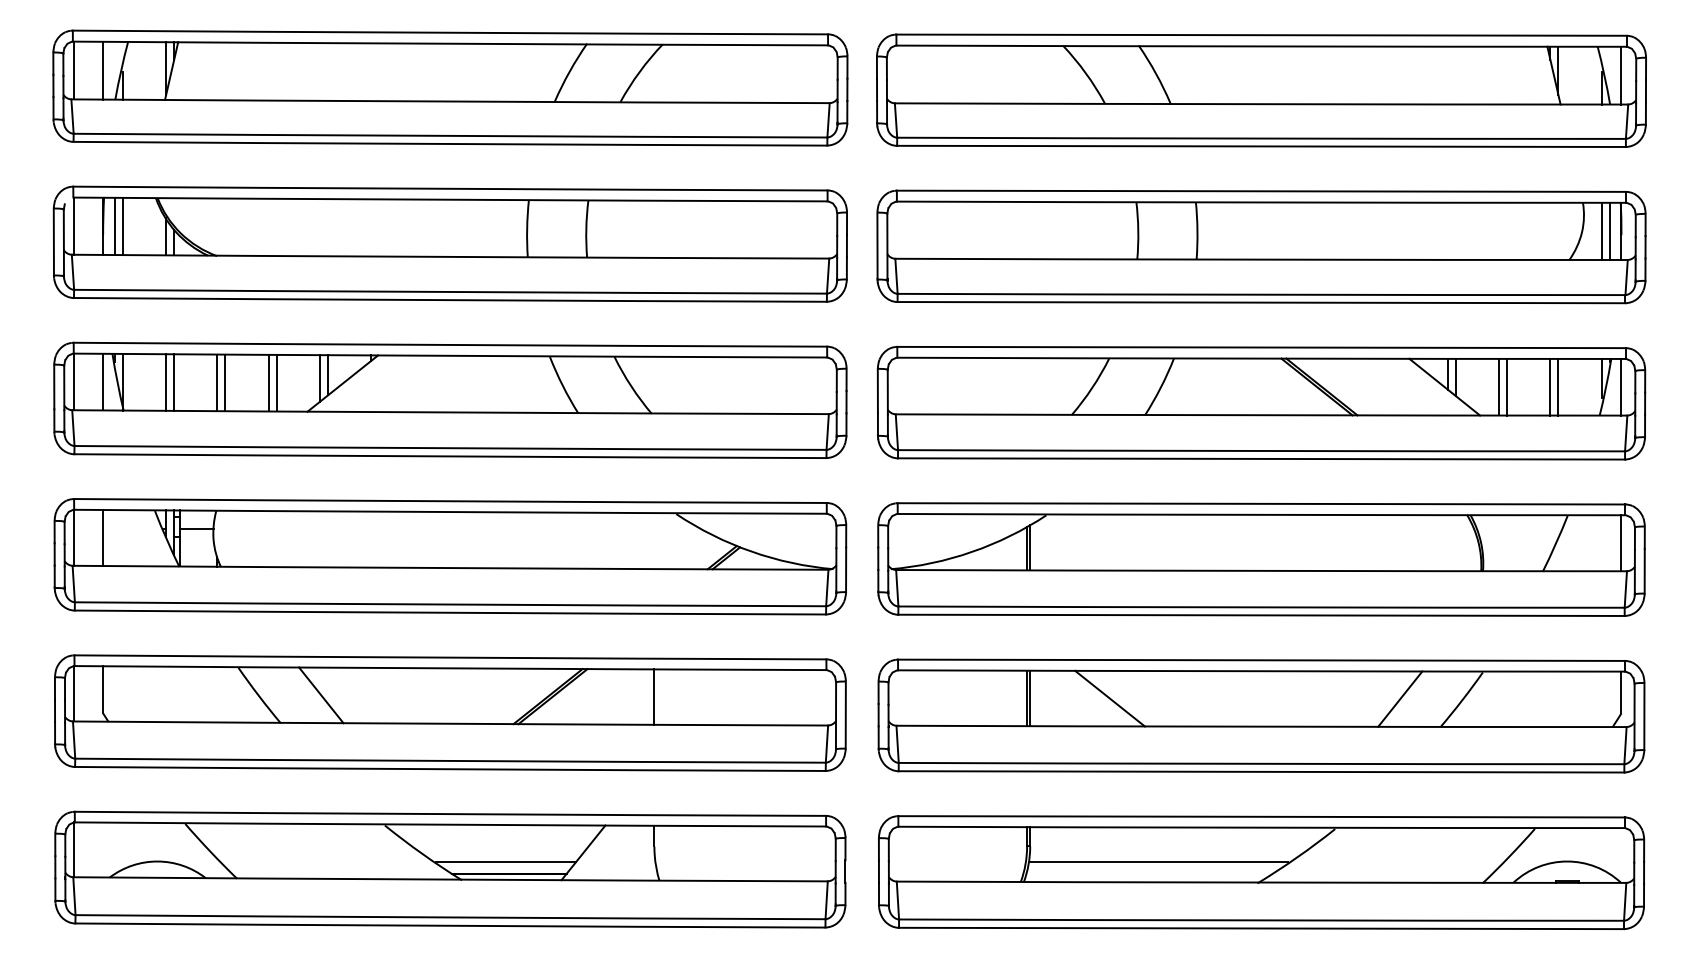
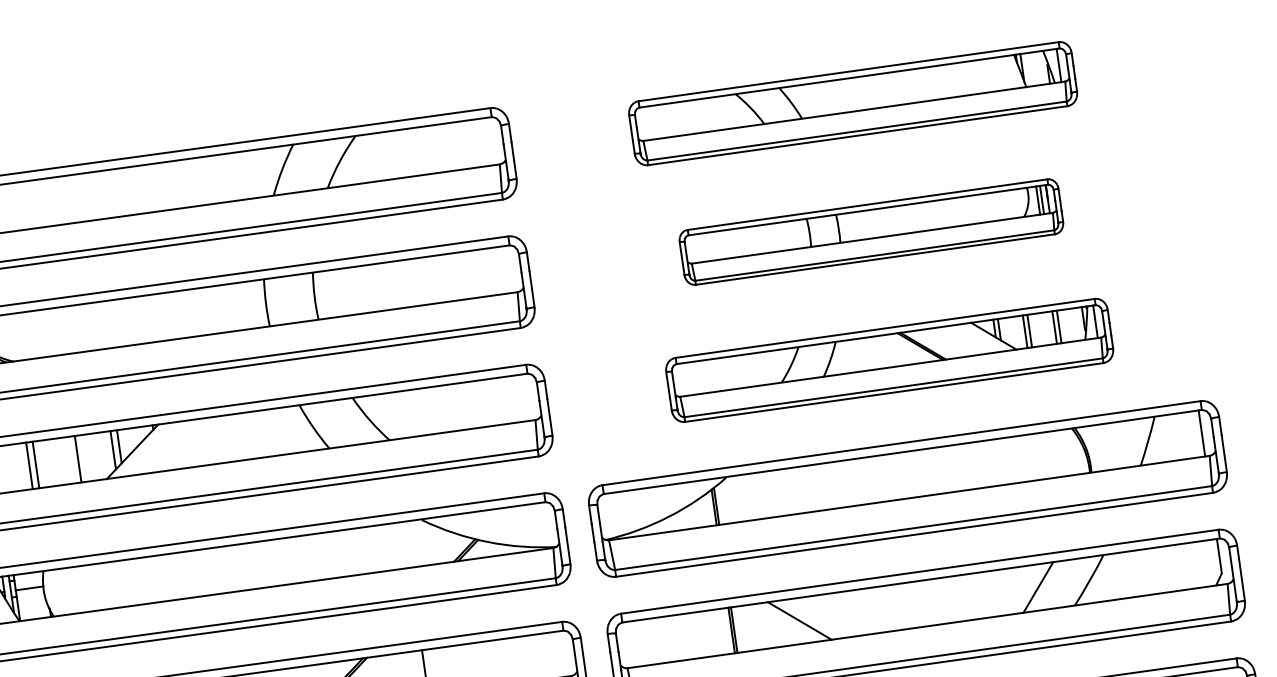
part: (1261, 90) -> (853, 103), size x0.7
part: (1261, 246) -> (871, 231), size x0.6
line: (268, 382) -> (71, 459), removed
part: (1261, 402) -> (889, 359), size x0.7

